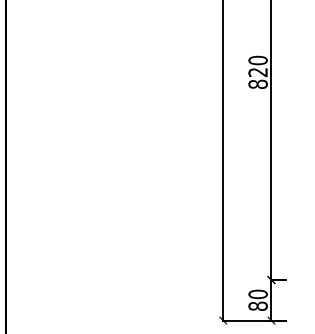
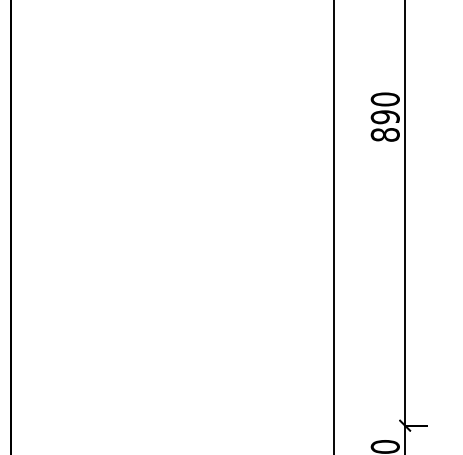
text: (257, 72) -> (384, 117), 820 -> 890

